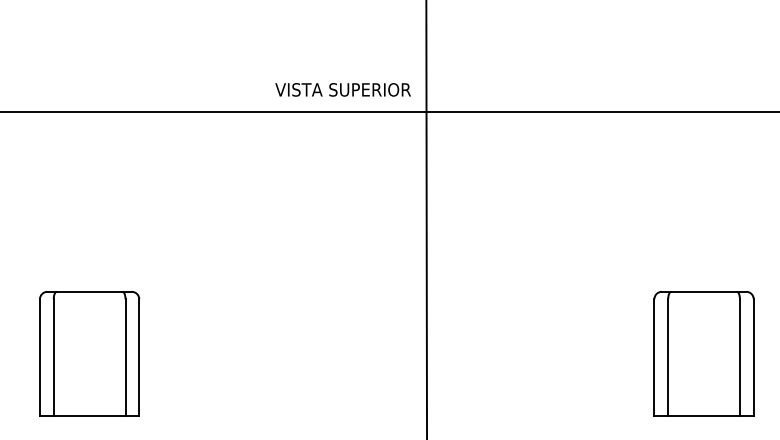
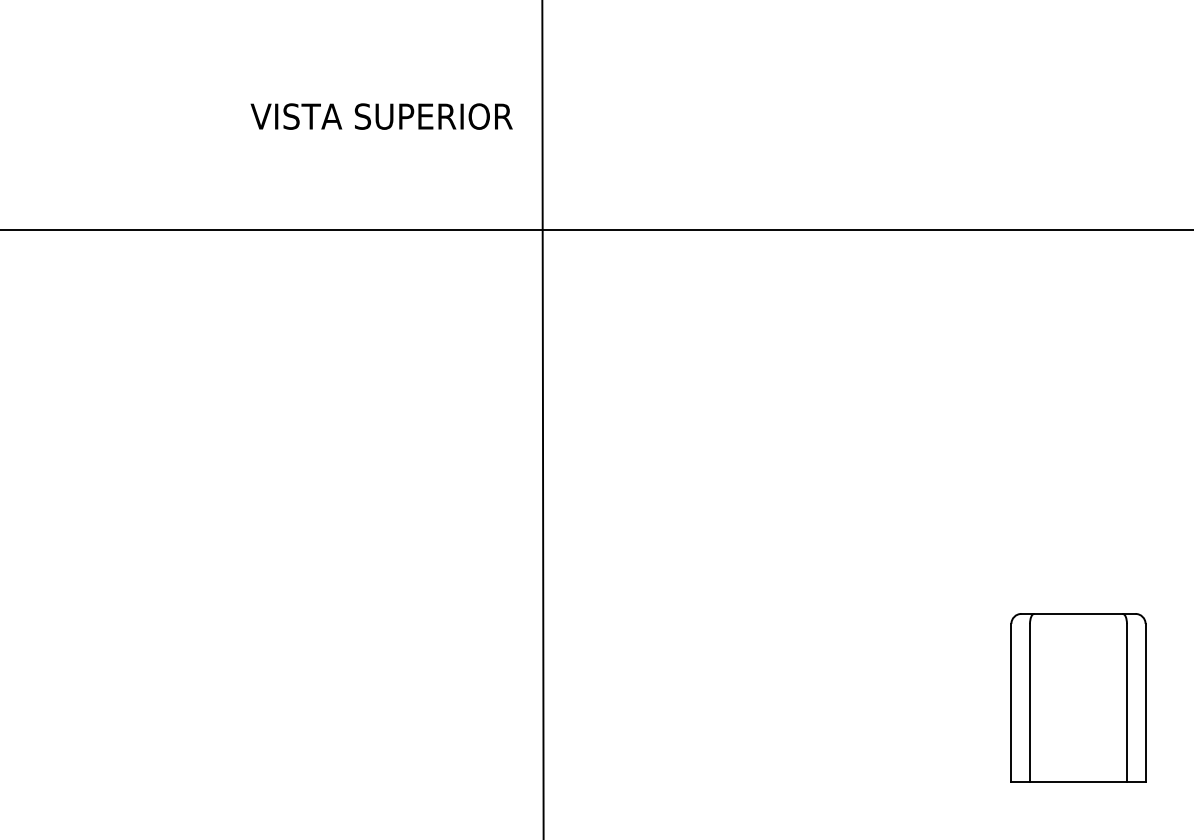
text: (342, 89) -> (380, 115), moved
part: (703, 353) -> (1077, 696), size x0.7

